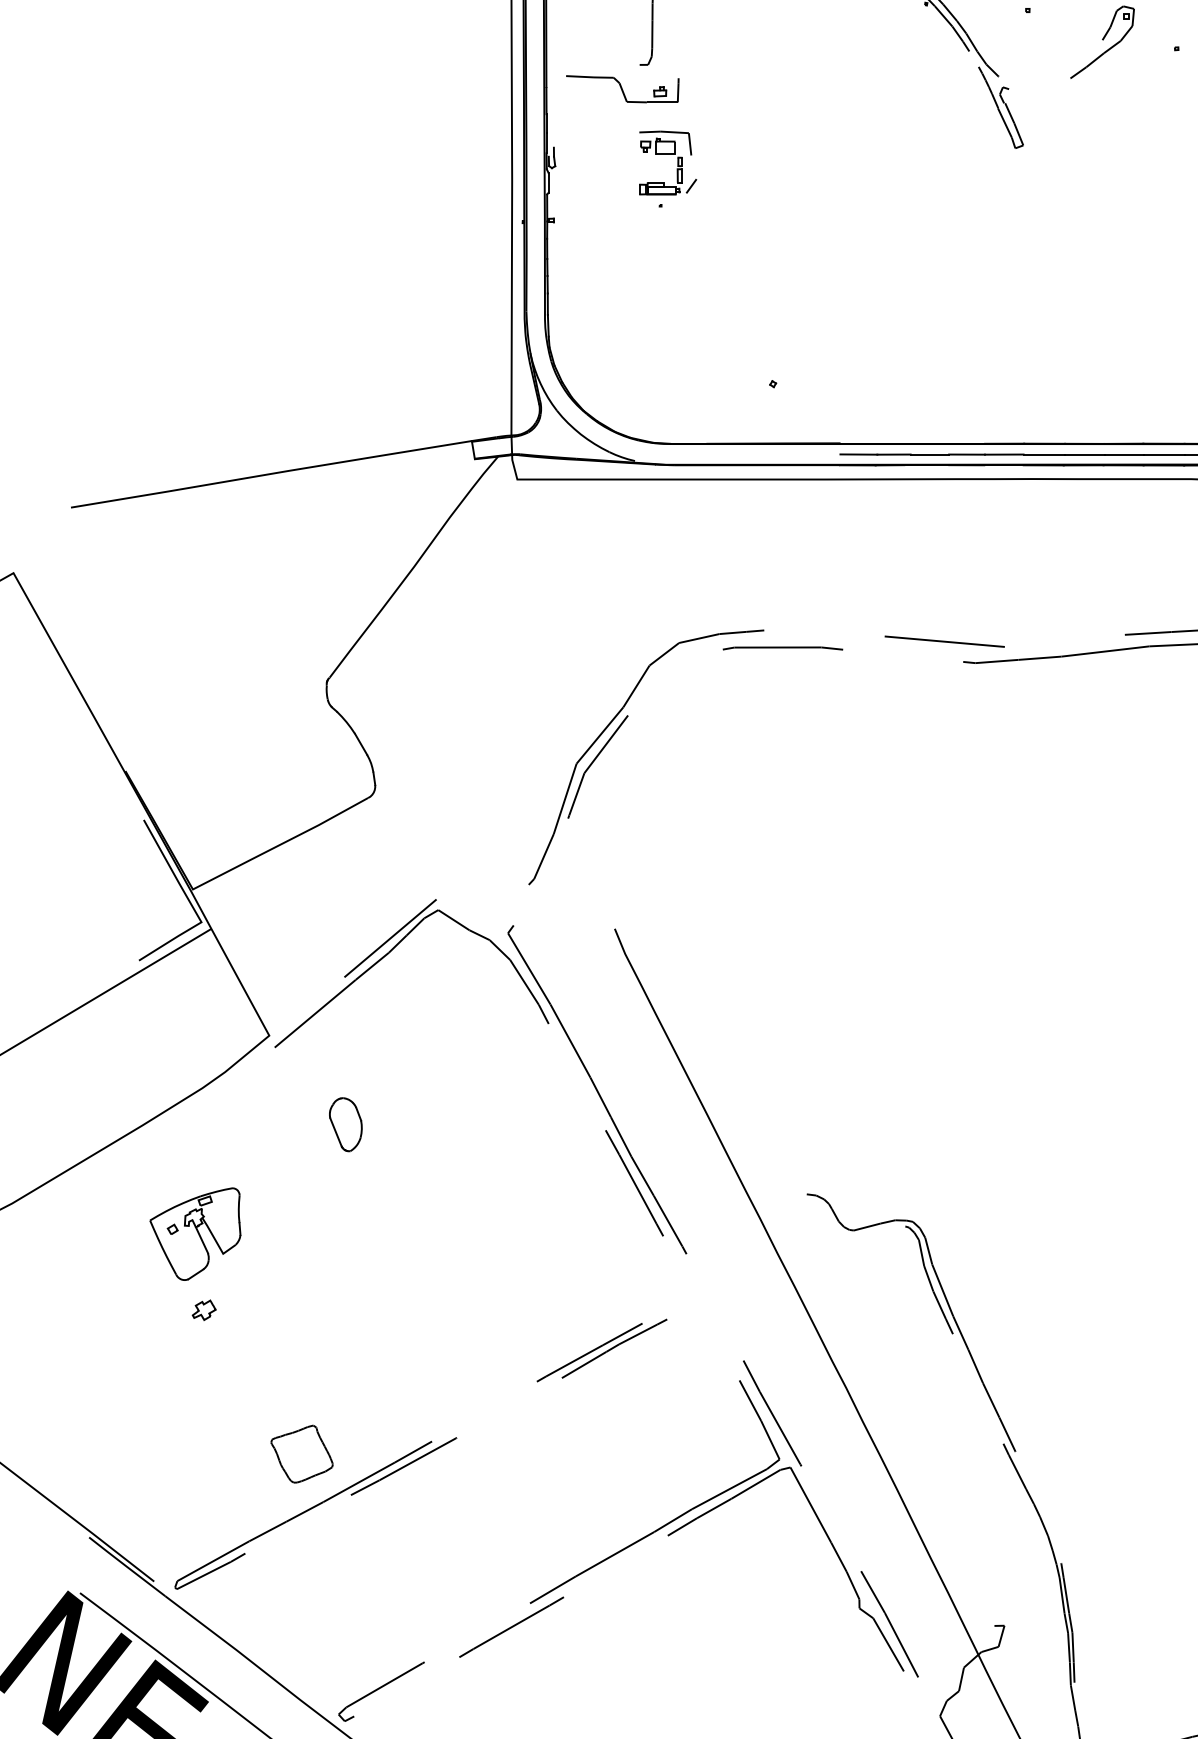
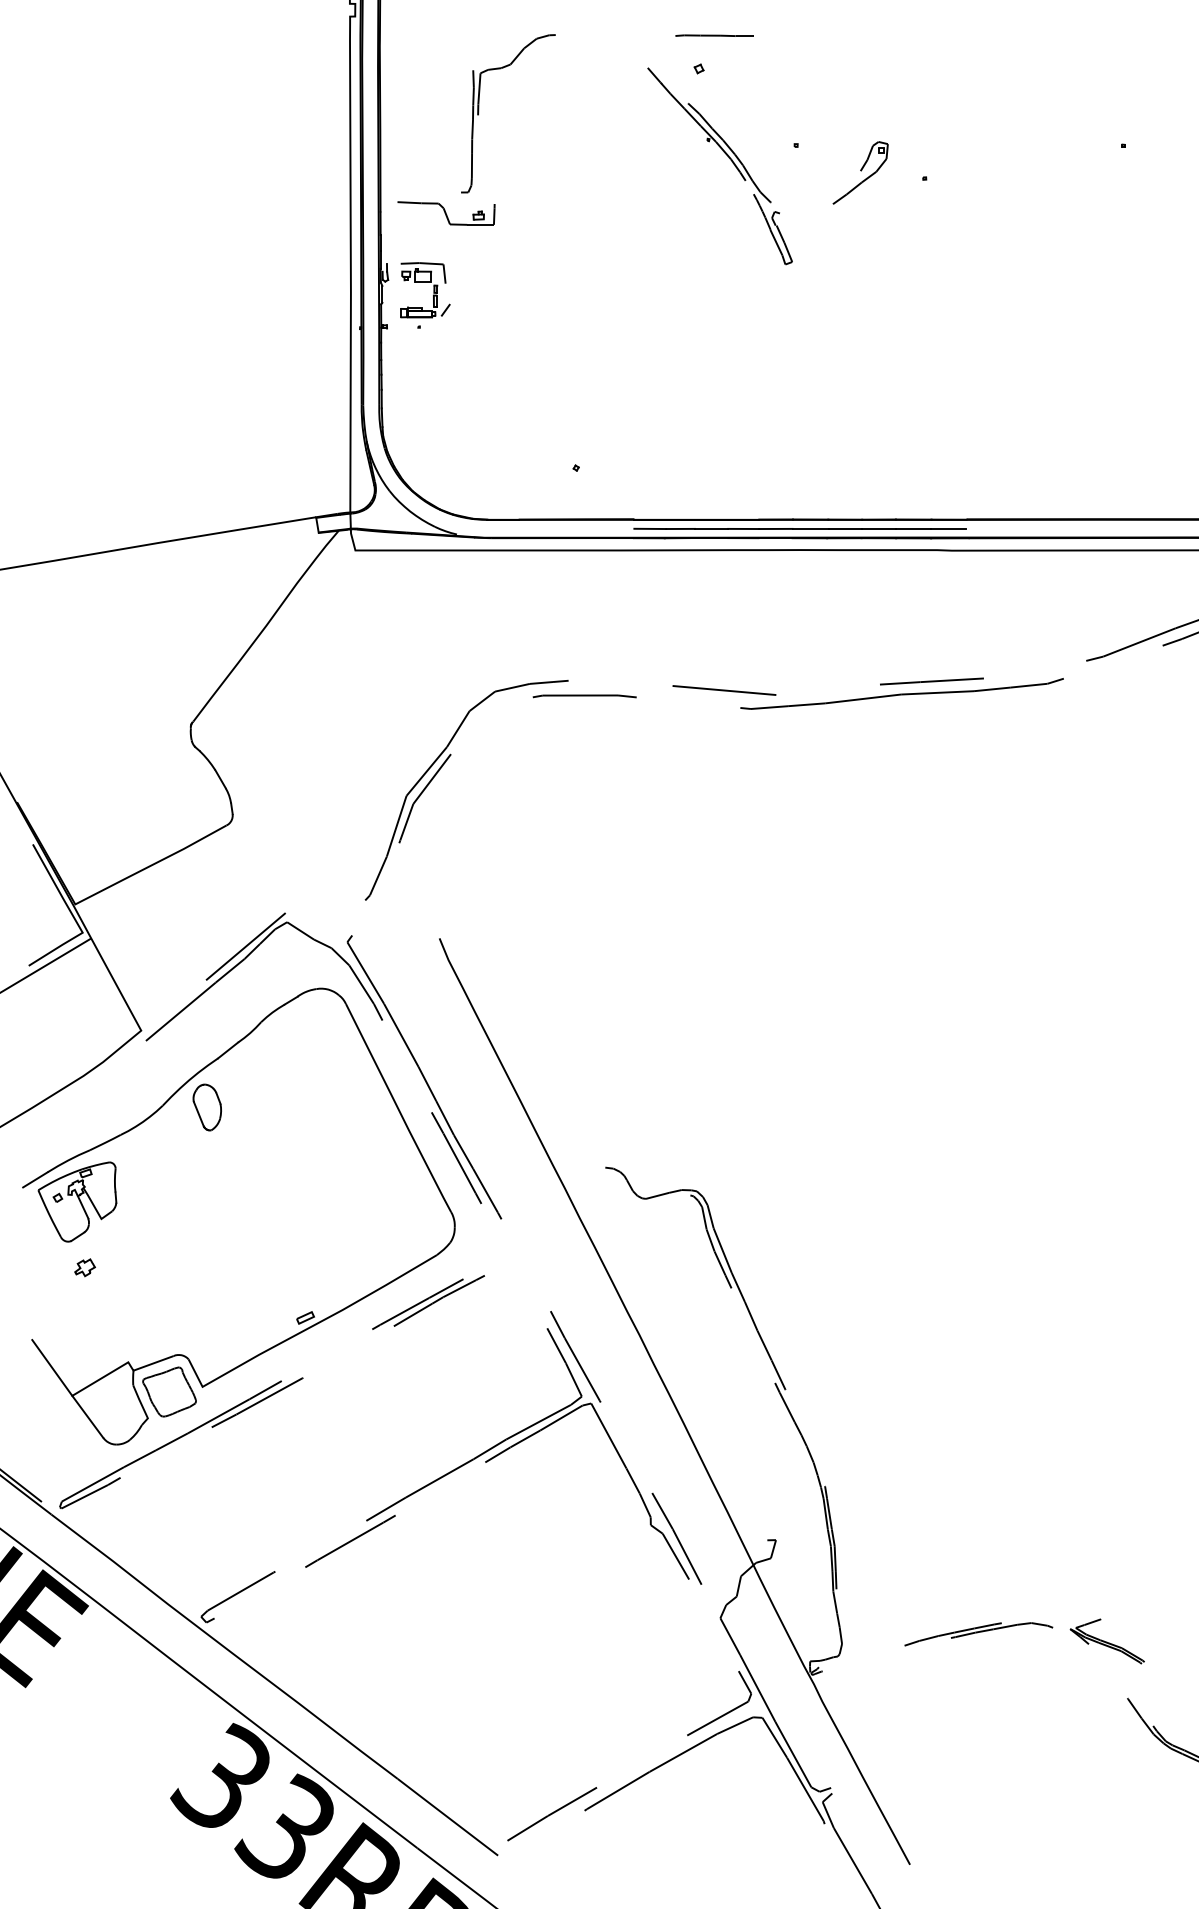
part: (677, 169) -> (433, 295), moved
part: (450, 1367) -> (297, 1317), added

